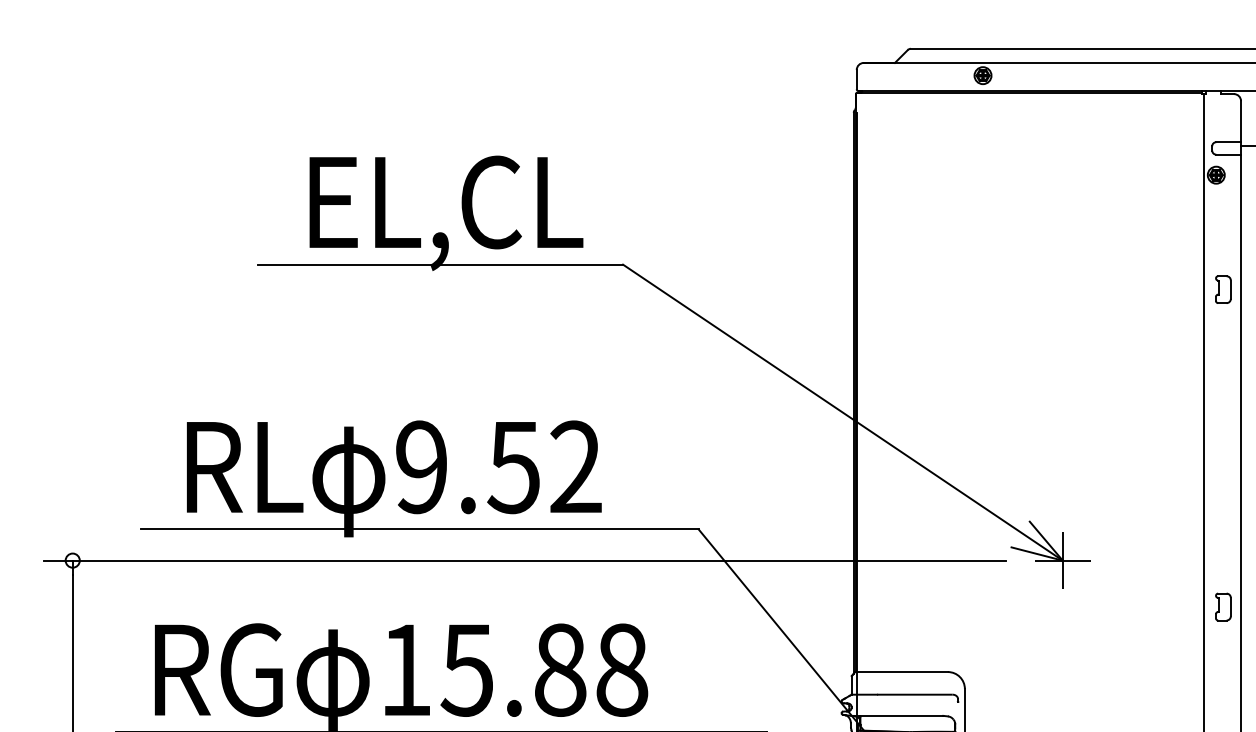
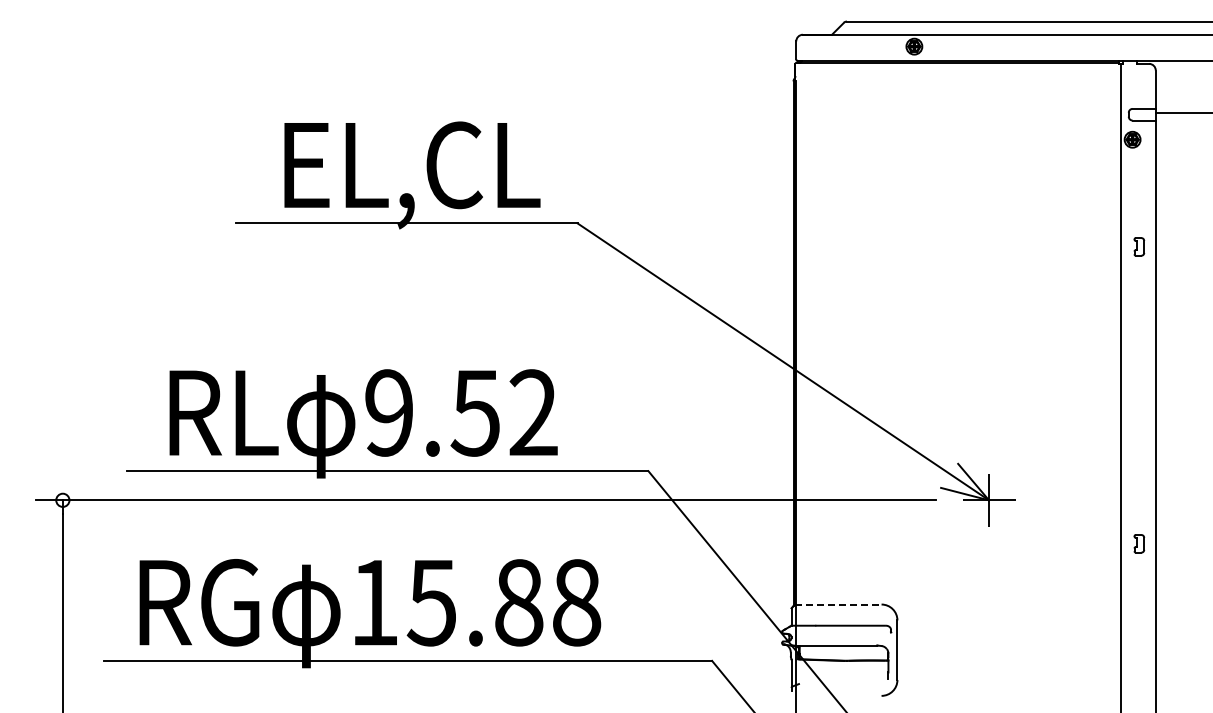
part: (1223, 289) -> (1139, 246), size x0.7
part: (1223, 606) -> (1139, 543), size x0.7
line: (901, 672) -> (838, 604), solid -> dashed

